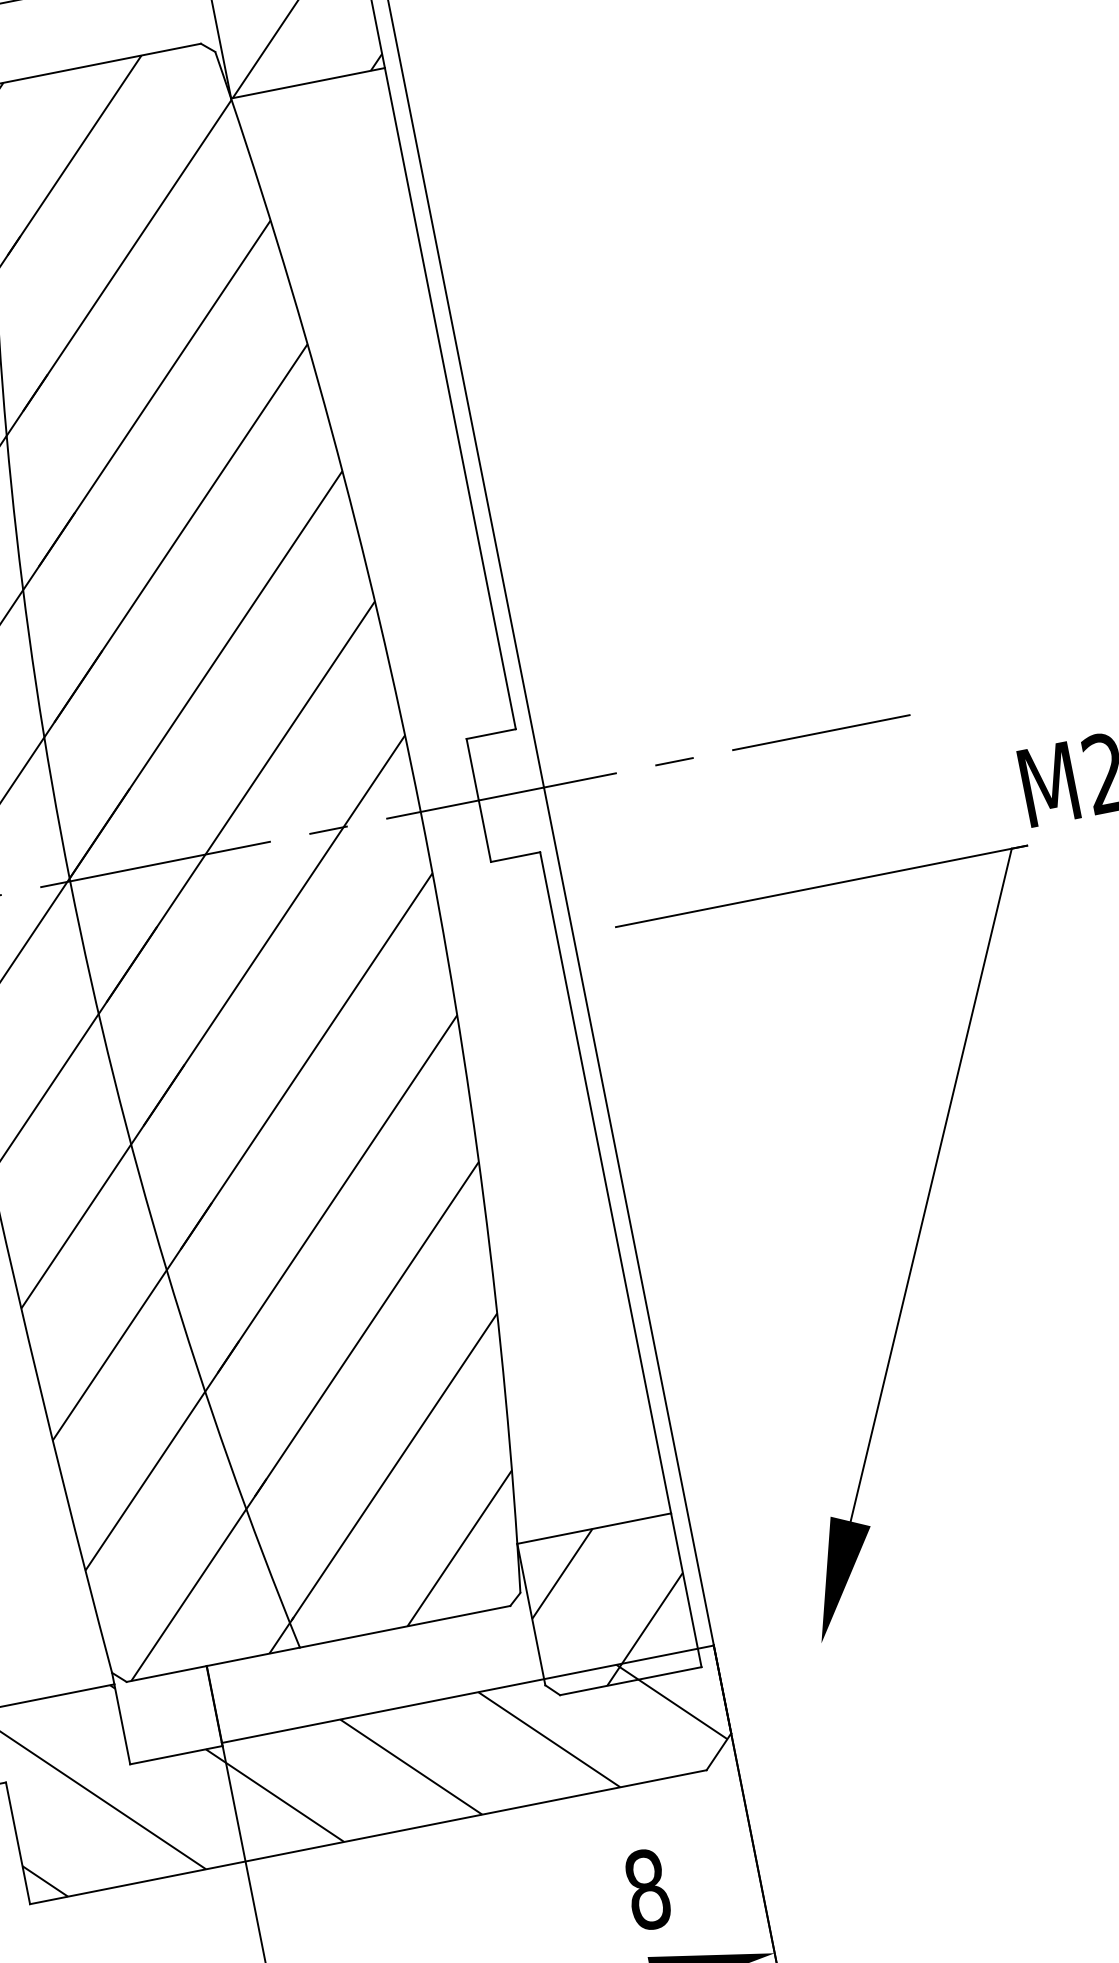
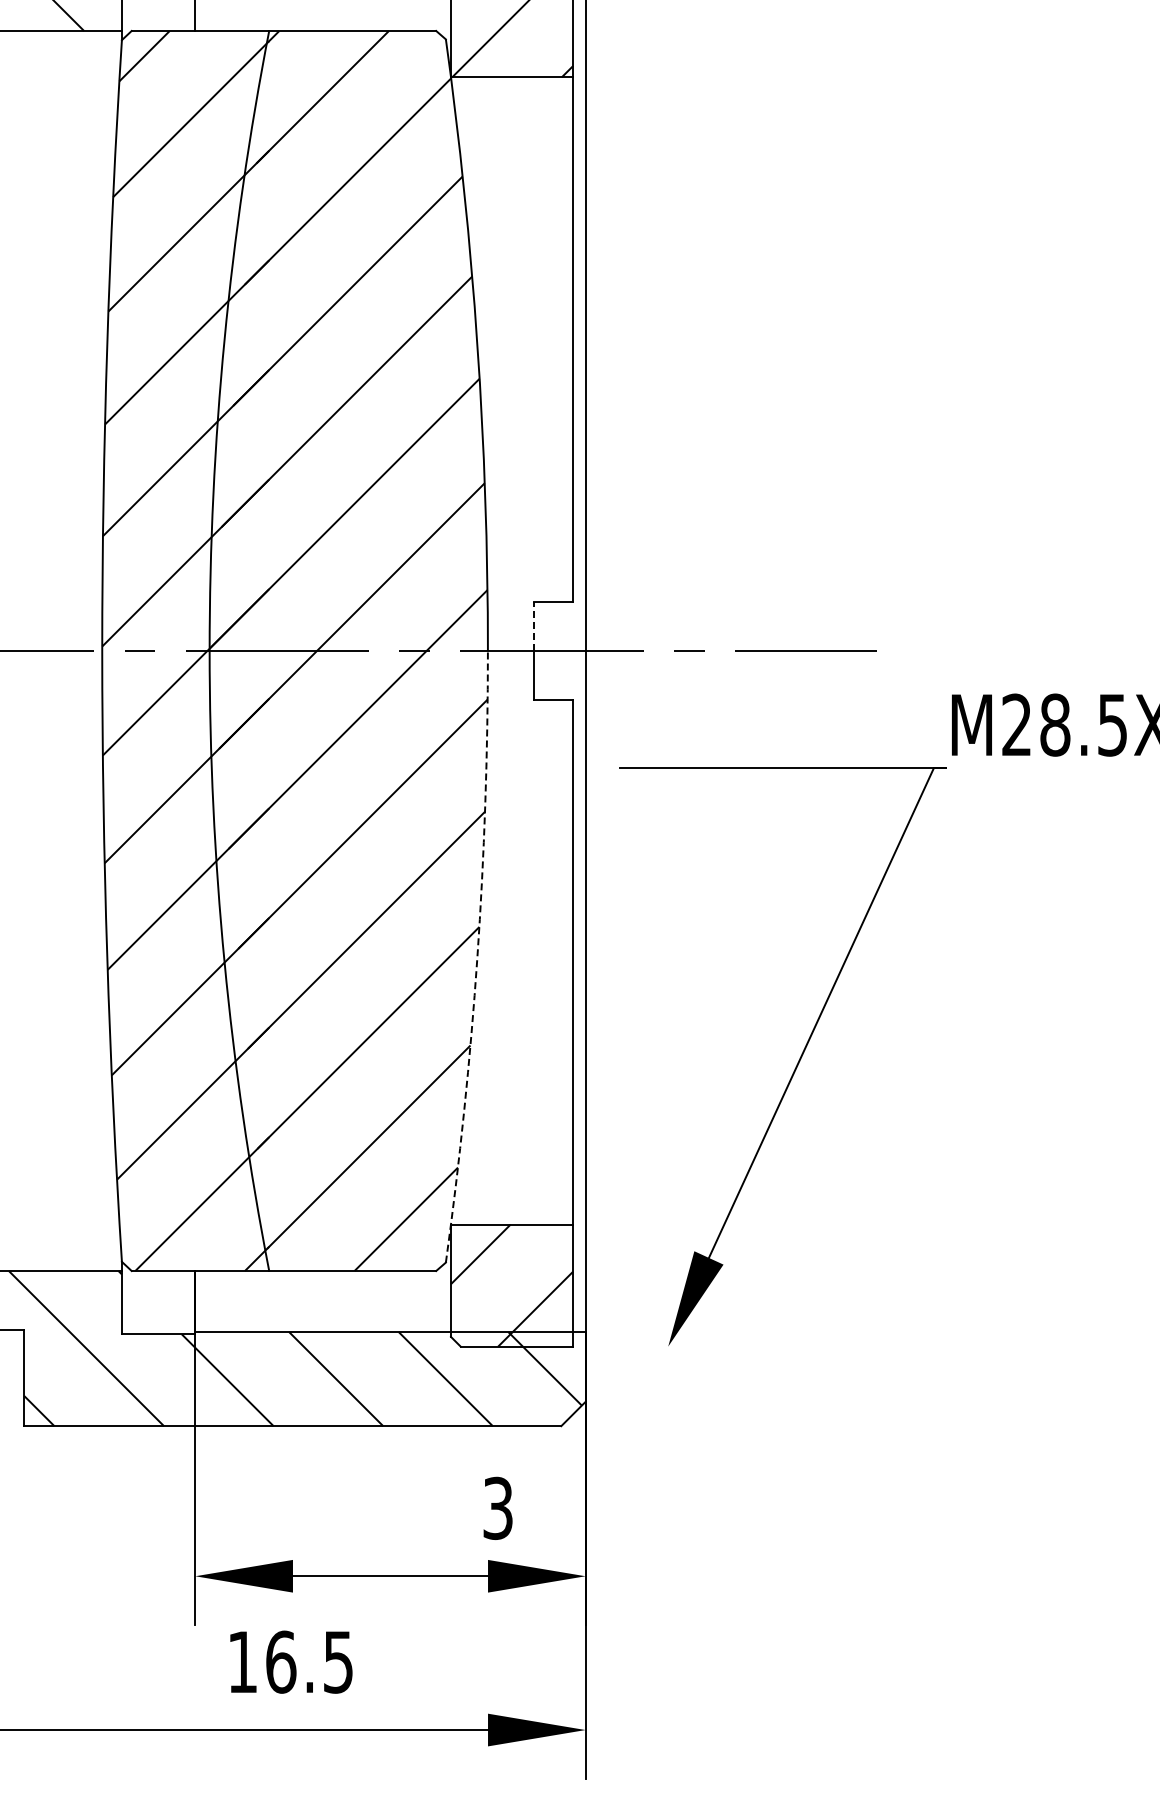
line: (472, 769) -> (533, 626), solid -> dashed
arc: (484, 1200) -> (477, 957), solid -> dashed
text: (648, 1889) -> (498, 1508), 8 -> 3

